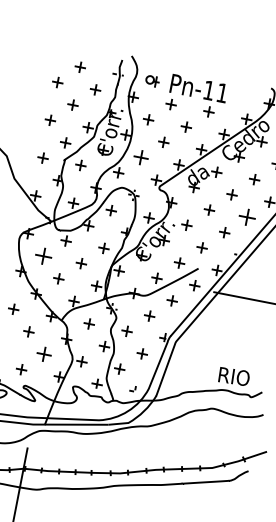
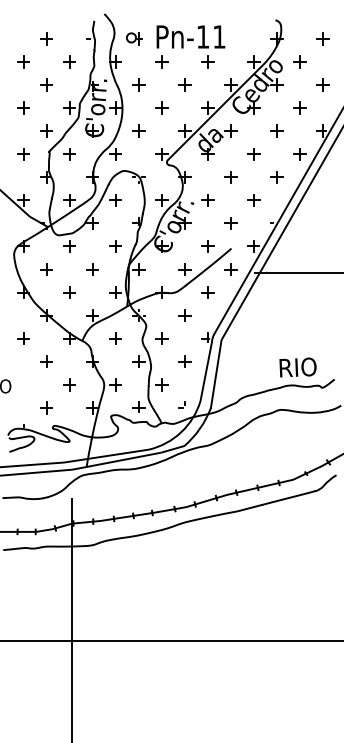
part: (141, 156) -> (138, 130), size x0.71
part: (246, 217) -> (276, 177), size x0.62
part: (43, 256) -> (46, 269), size x0.62
part: (44, 354) -> (69, 384), size x0.71

